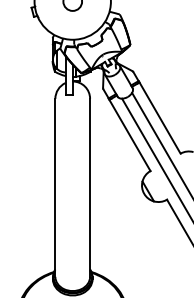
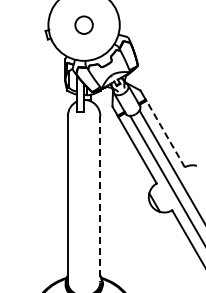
line: (159, 117) -> (165, 133), solid -> dashed
line: (90, 188) -> (100, 199), solid -> dashed

